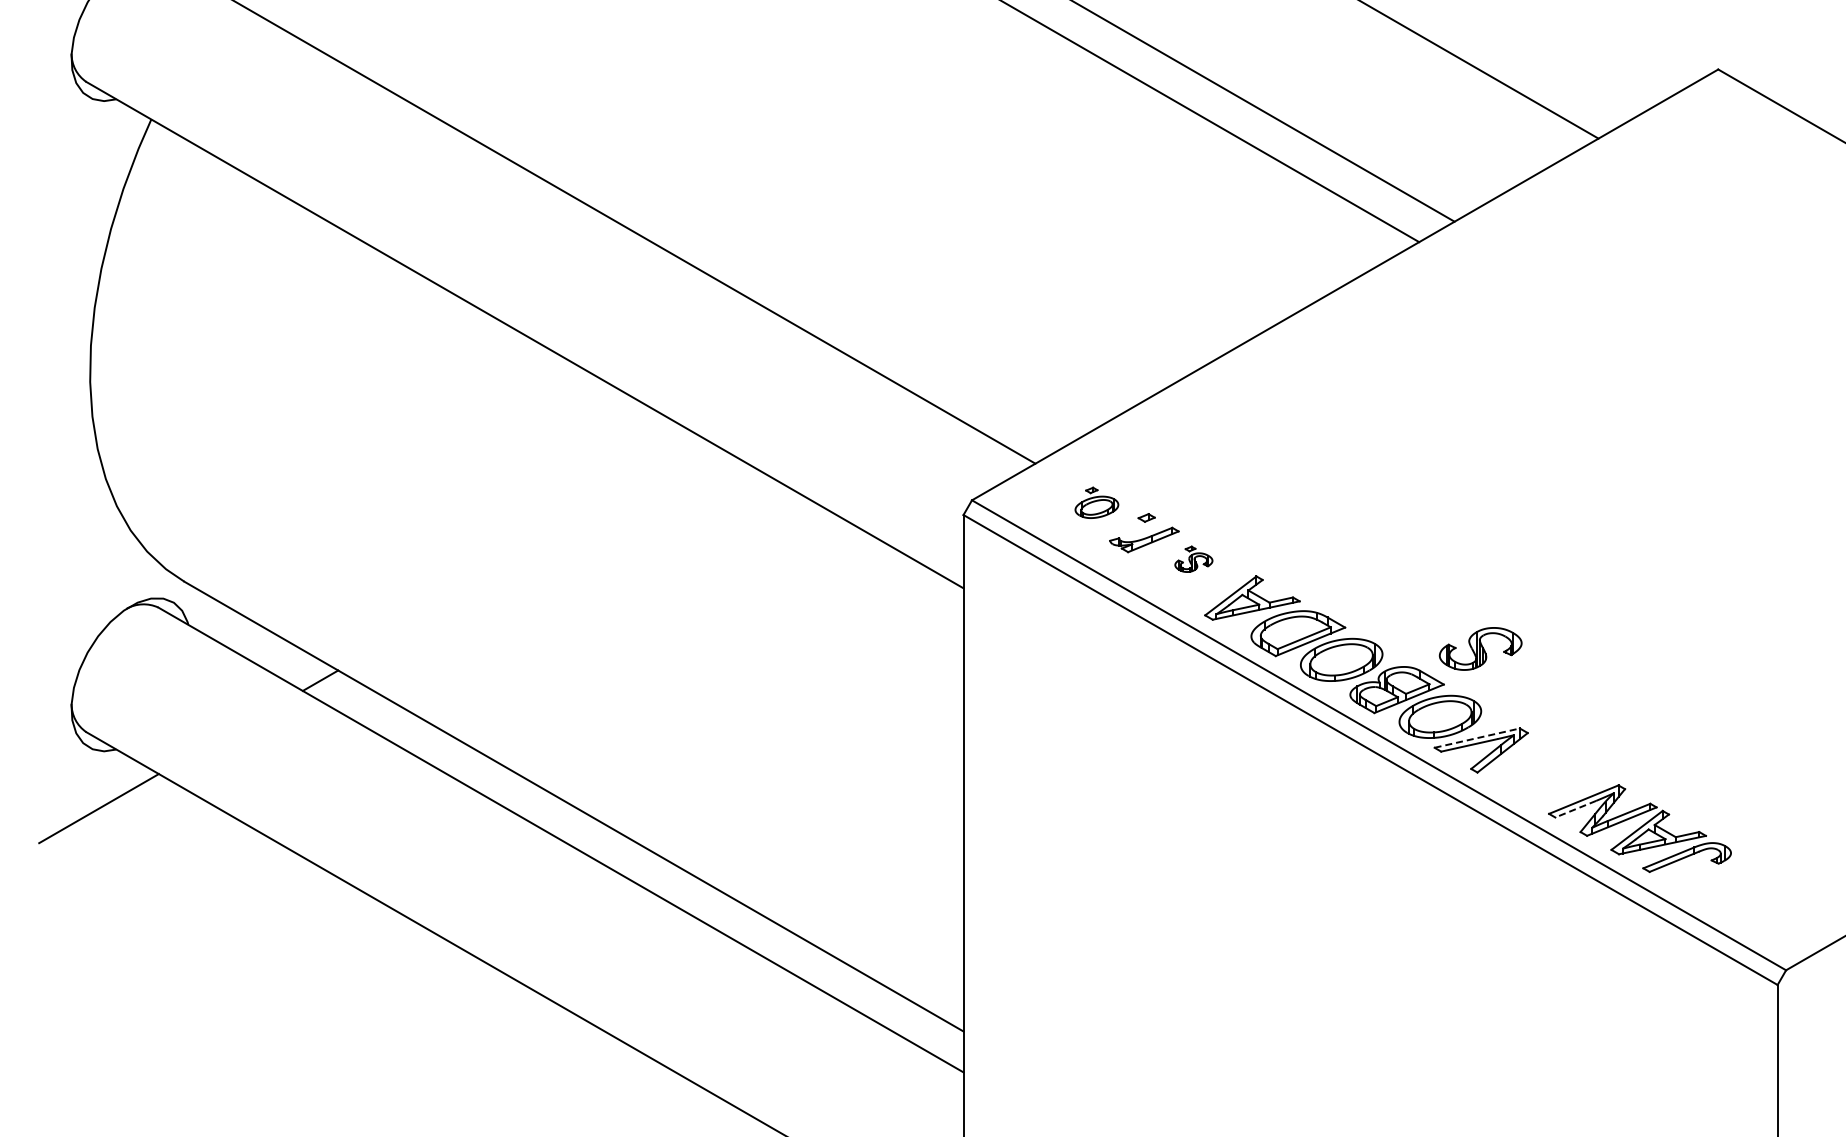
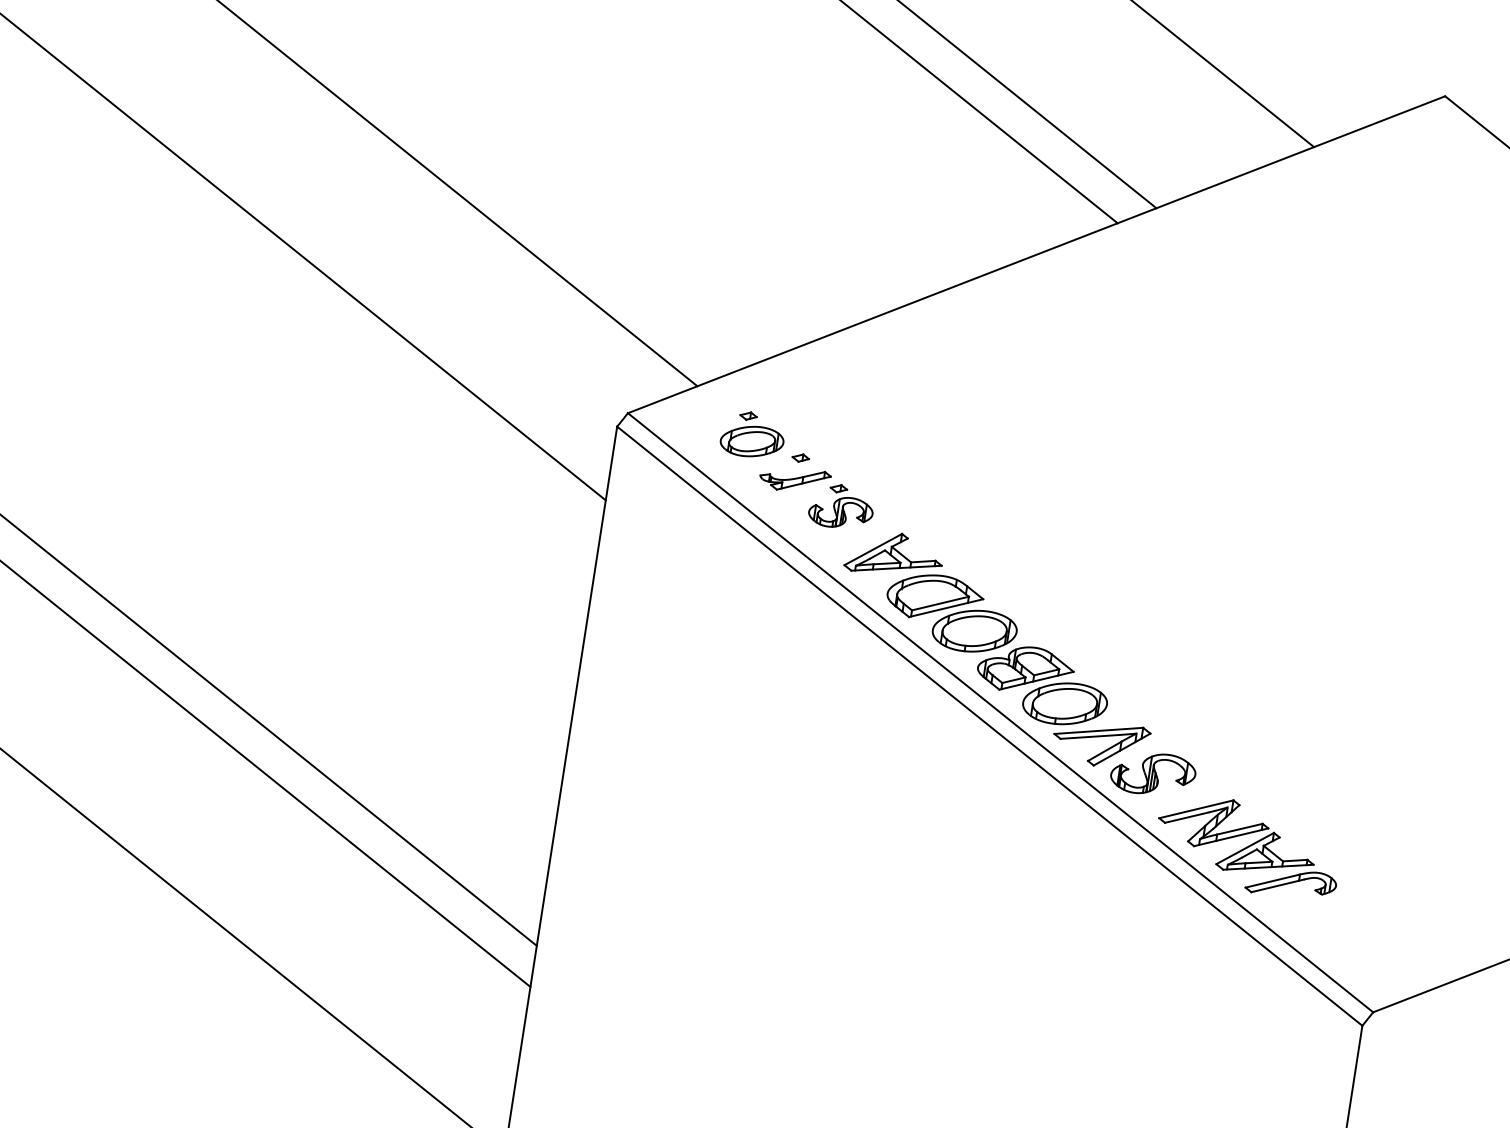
part: (1096, 502) -> (752, 434), size x1.43
part: (1193, 559) -> (841, 507), size x1.67
part: (1480, 648) -> (1153, 773), moved
line: (1477, 738) -> (1099, 731), dashed -> solid
line: (1575, 809) -> (1186, 817), dashed -> solid

